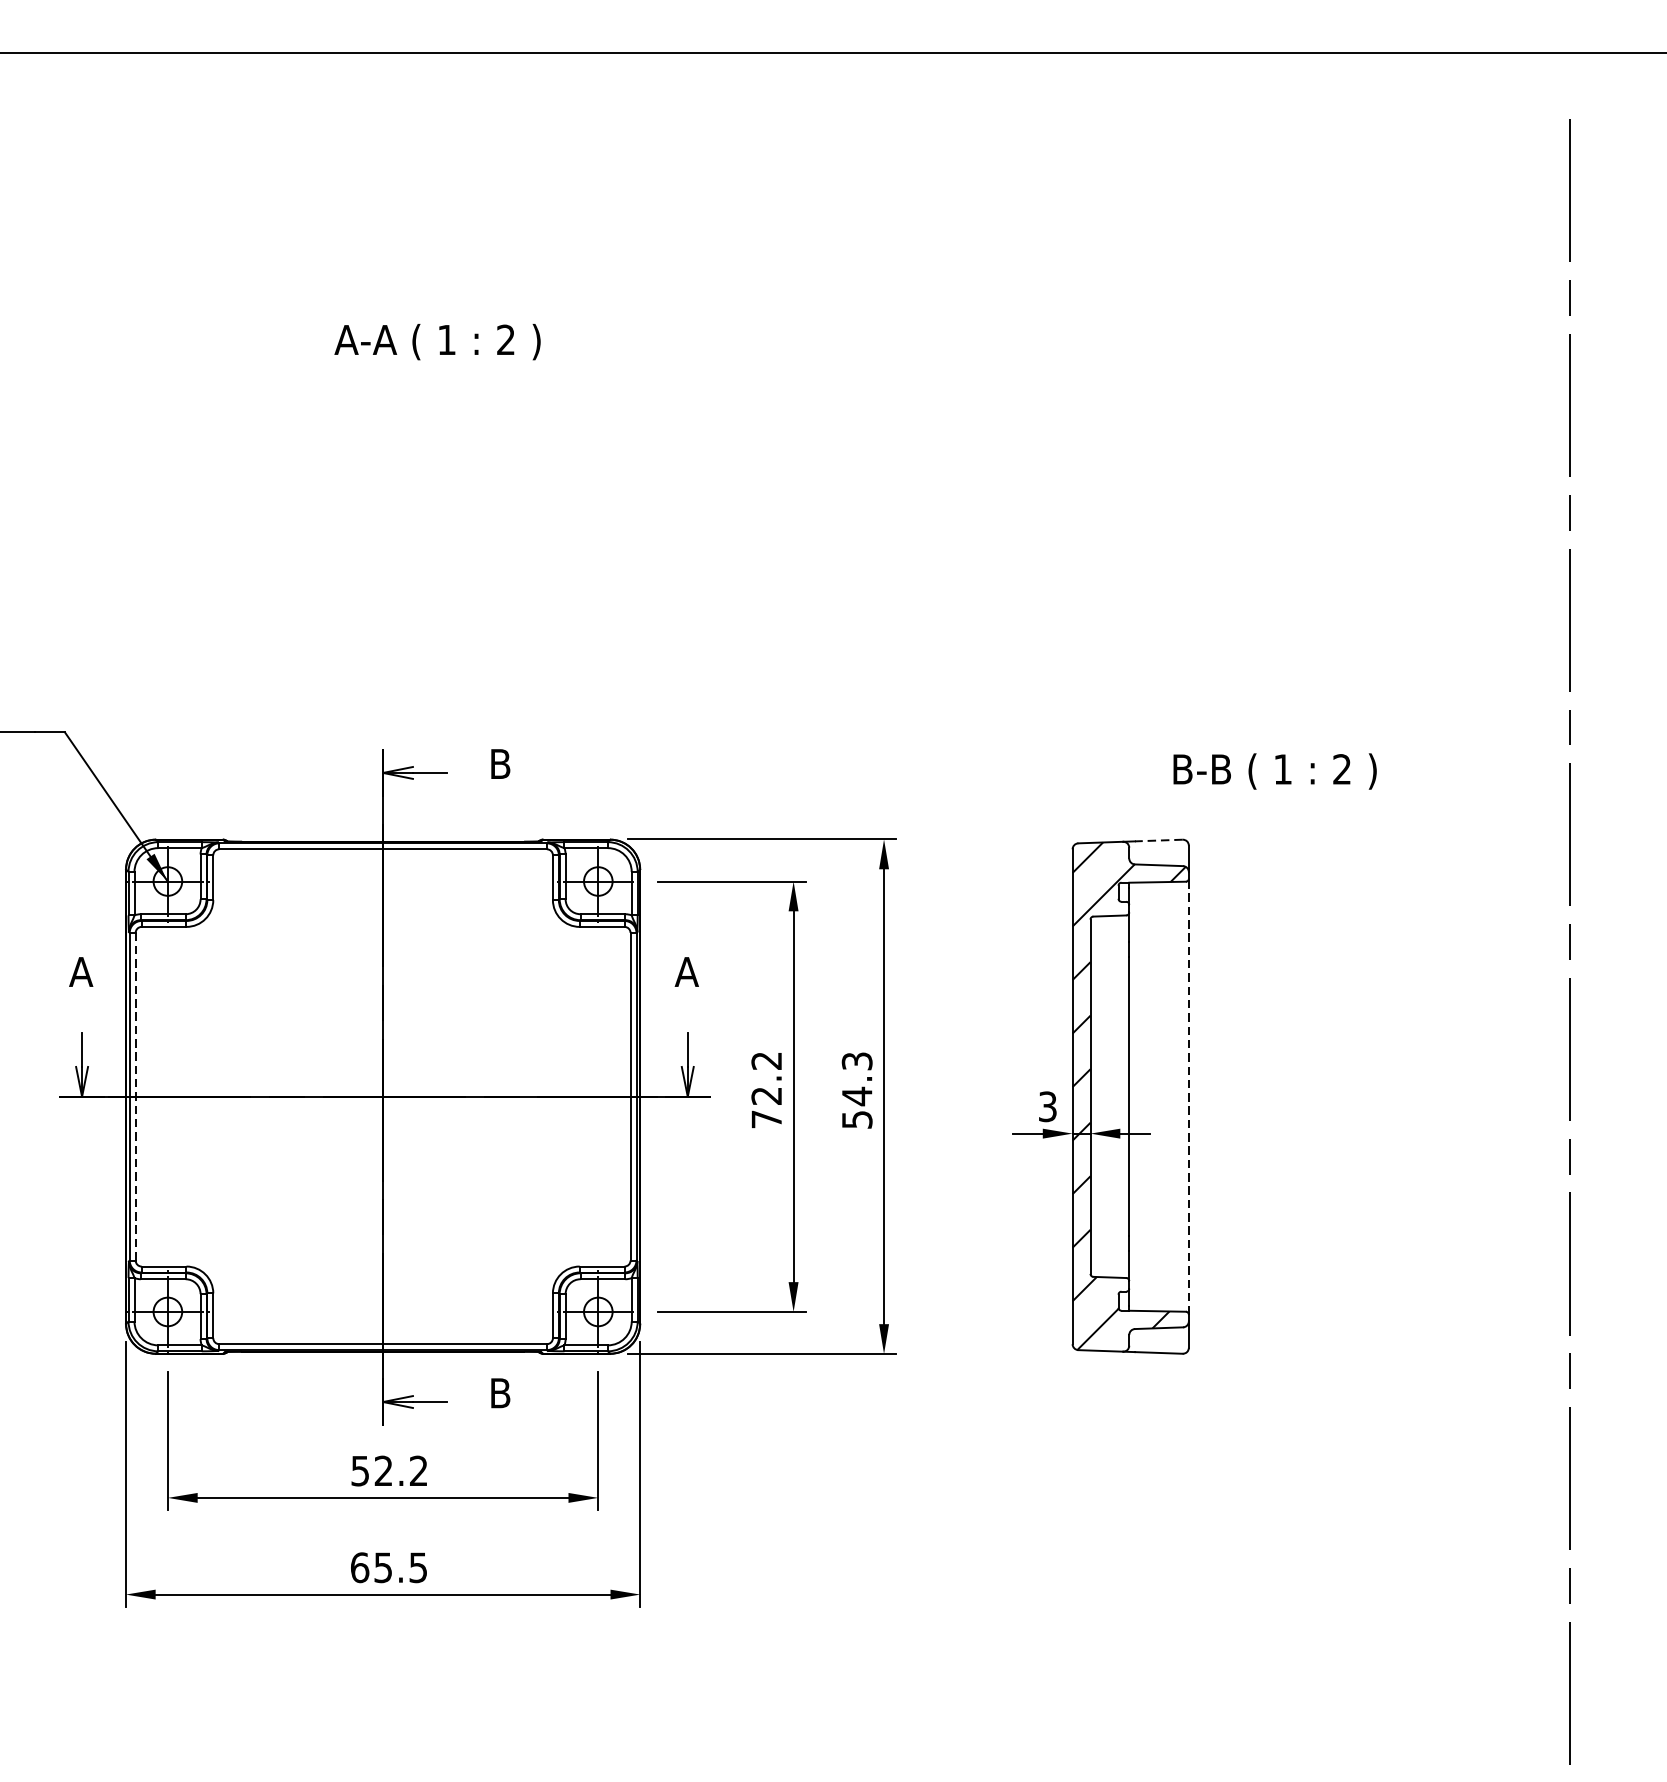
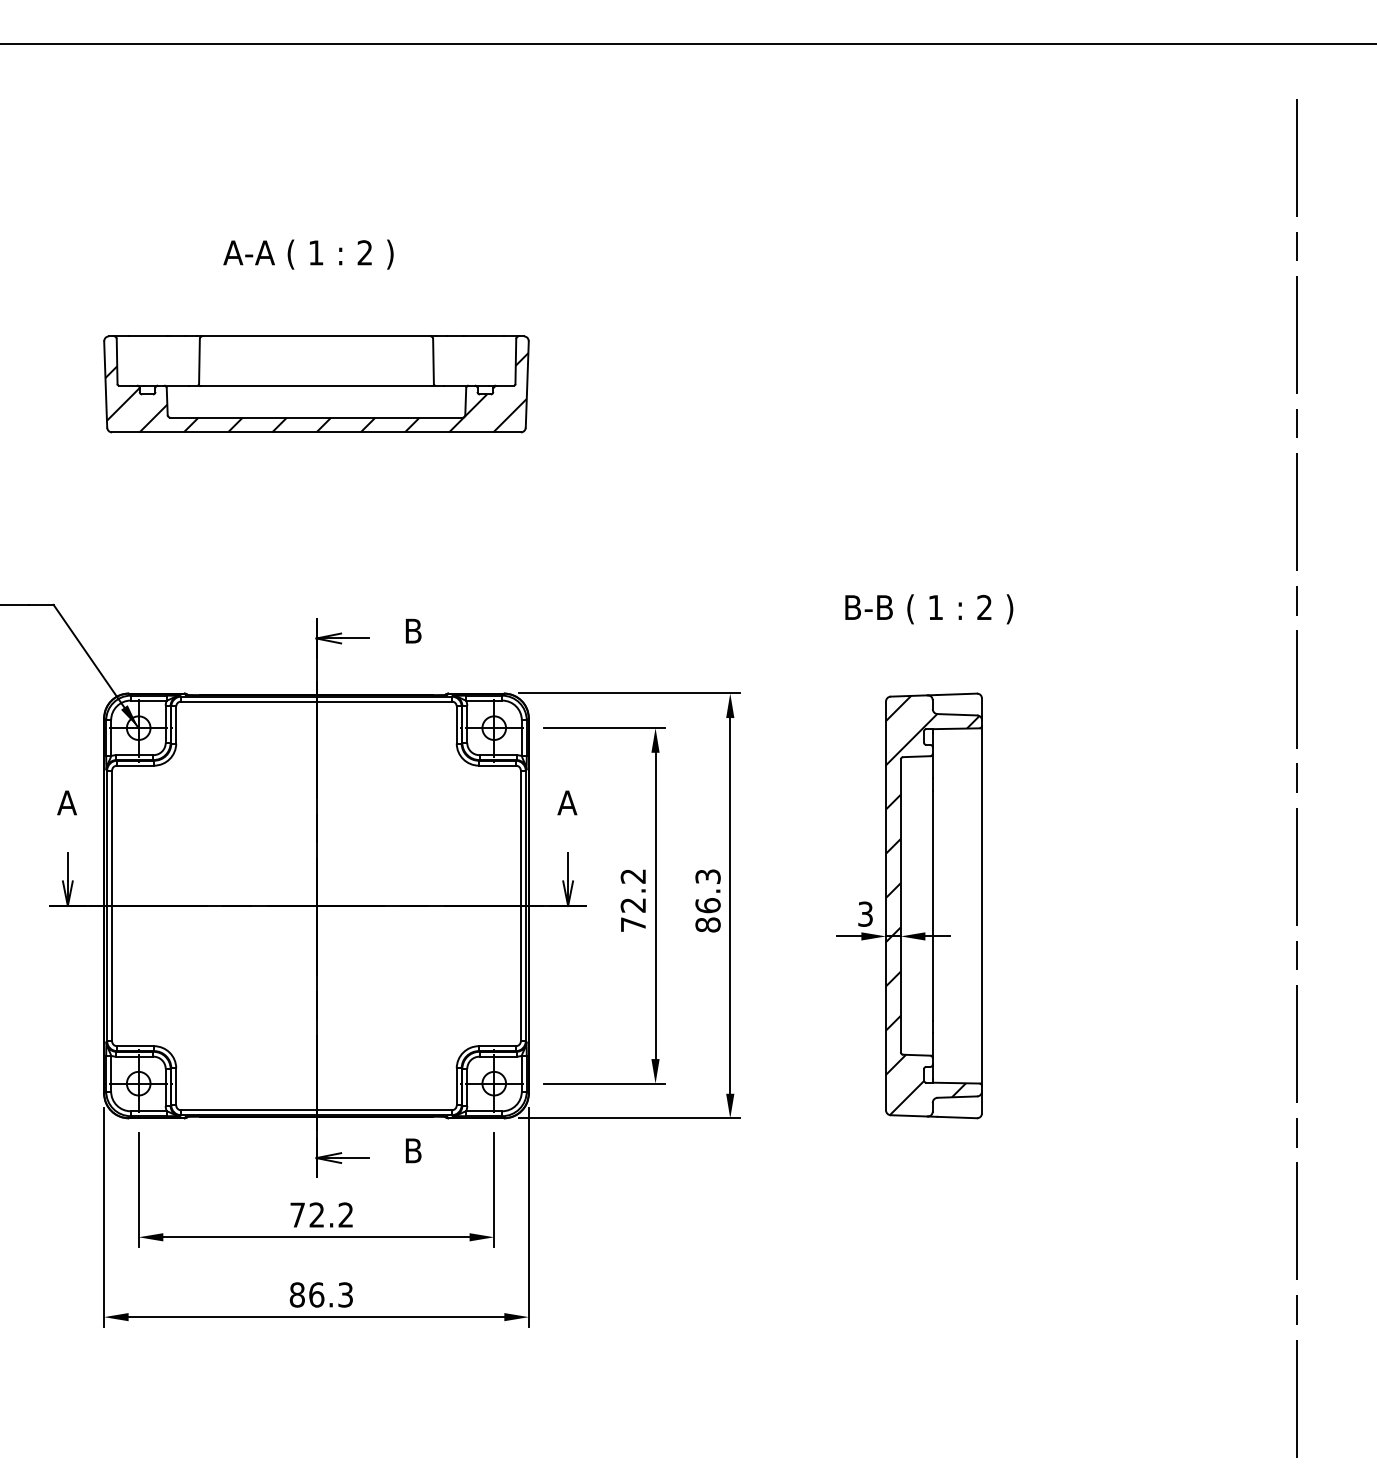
text: (437, 341) -> (308, 254), moved
part: (383, 465) -> (316, 384), added
text: (1275, 771) -> (929, 609), moved
line: (1159, 840) -> (957, 694), dashed -> solid
line: (136, 1096) -> (112, 905), dashed -> solid
line: (1189, 1096) -> (982, 905), dashed -> solid
text: (856, 1107) -> (707, 914), 54.3 -> 86.3
text: (360, 1470) -> (297, 1214), 52.2 -> 72.2
text: (387, 1567) -> (320, 1294), 65.5 -> 86.3

